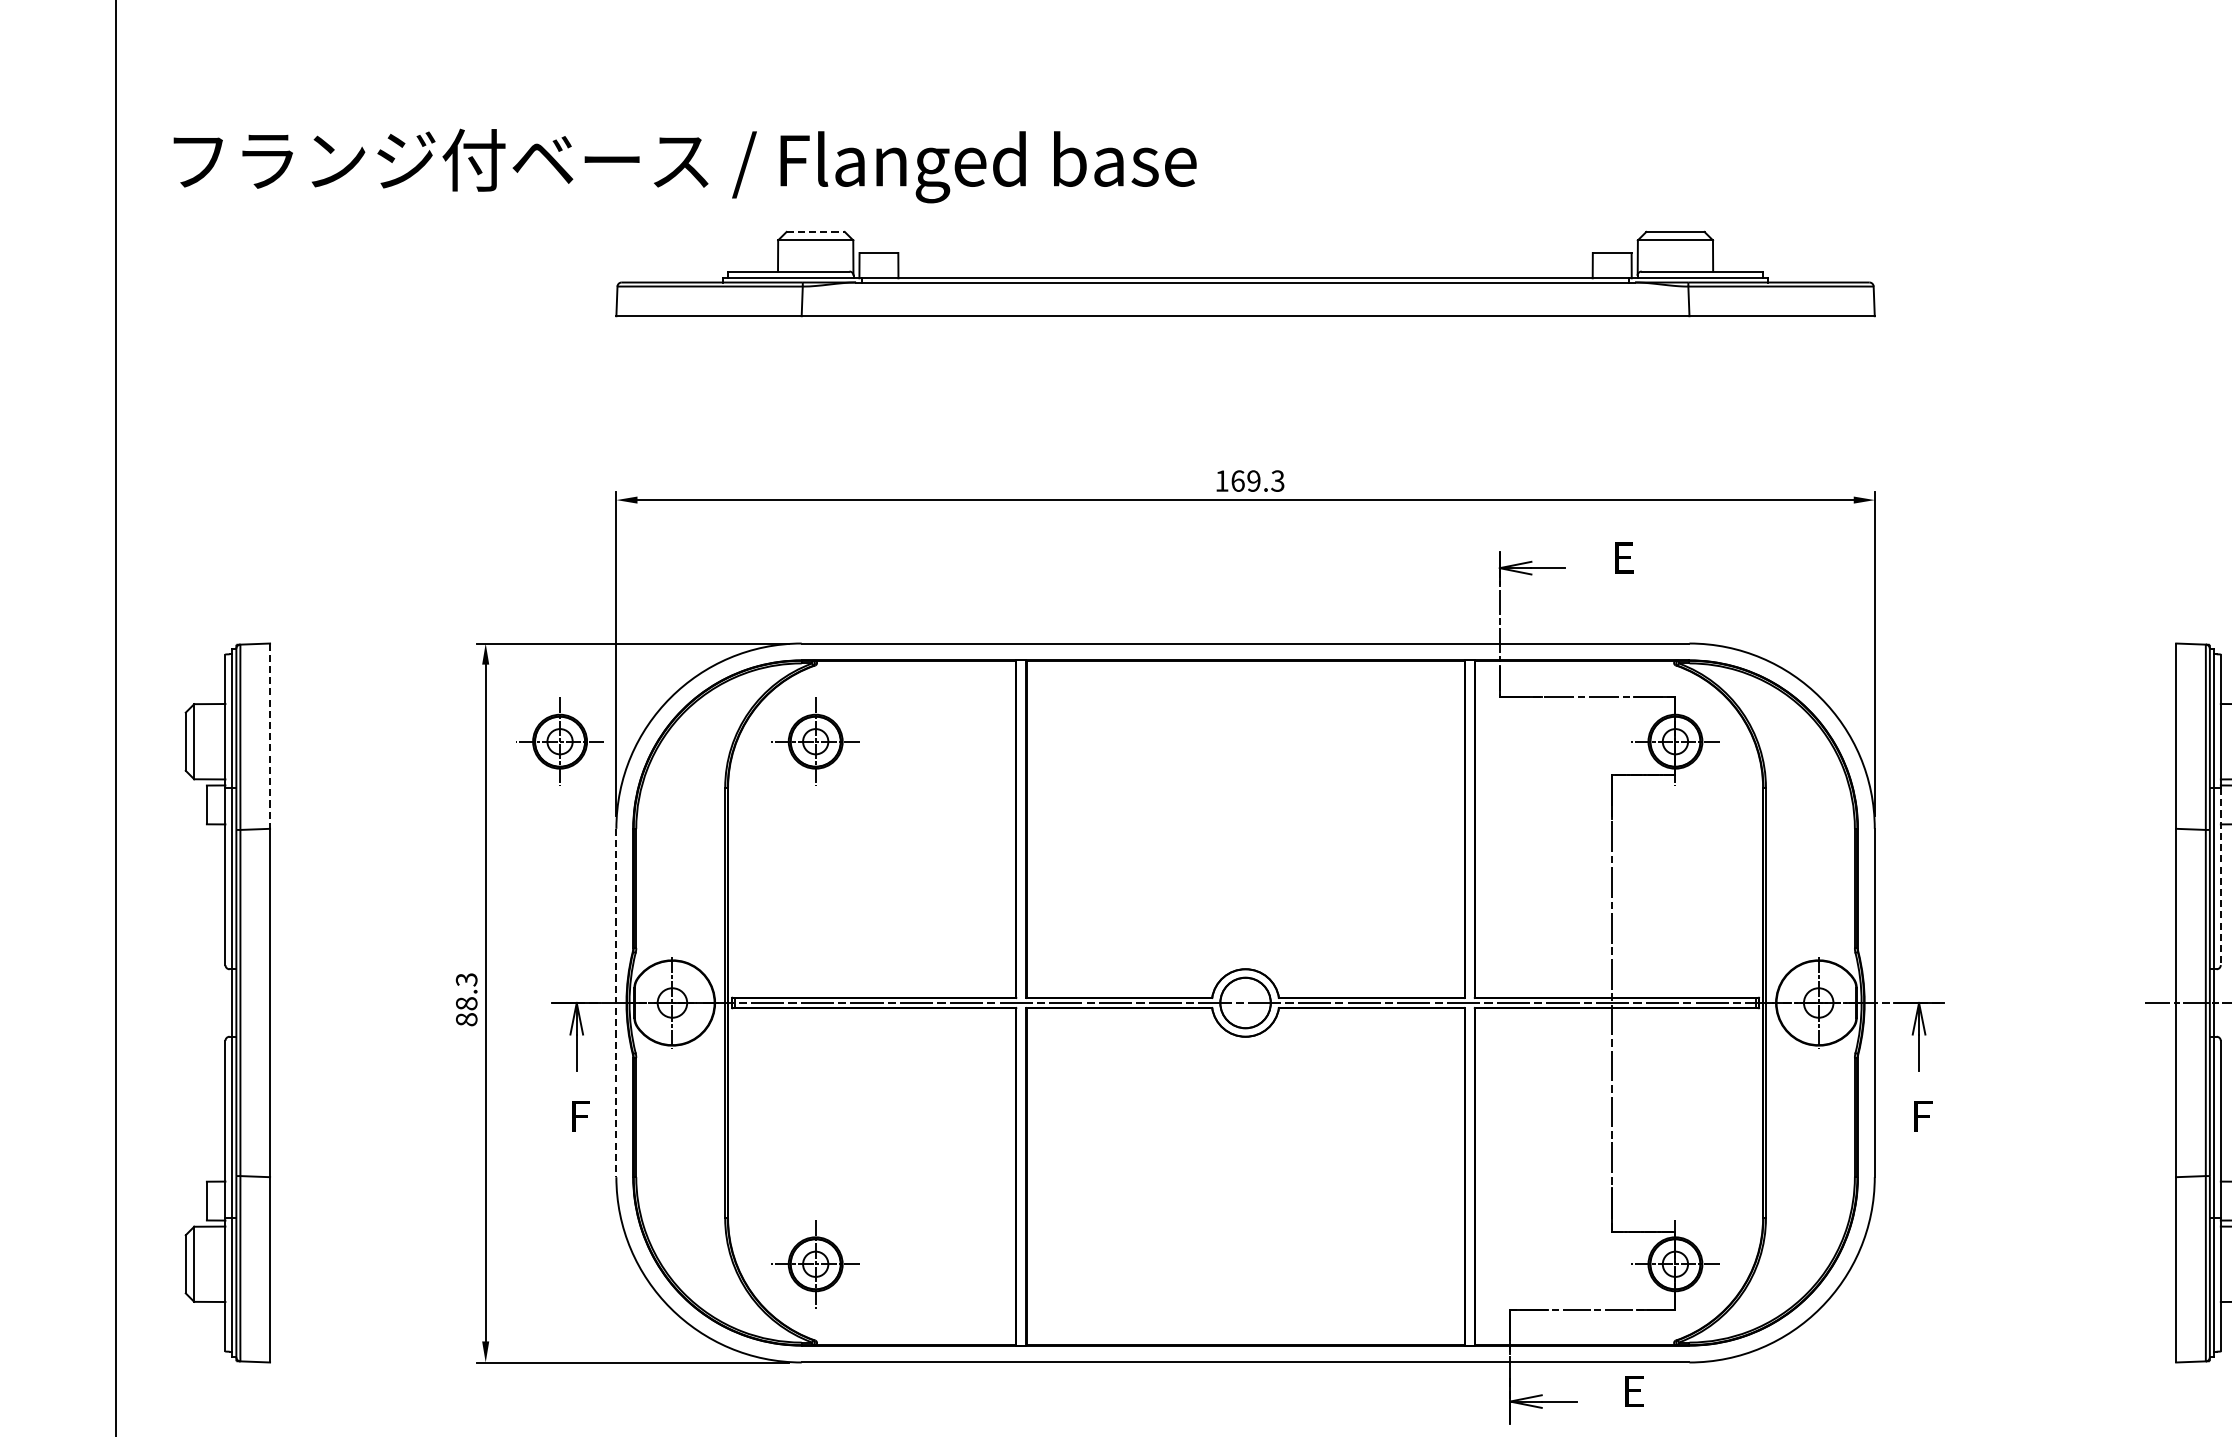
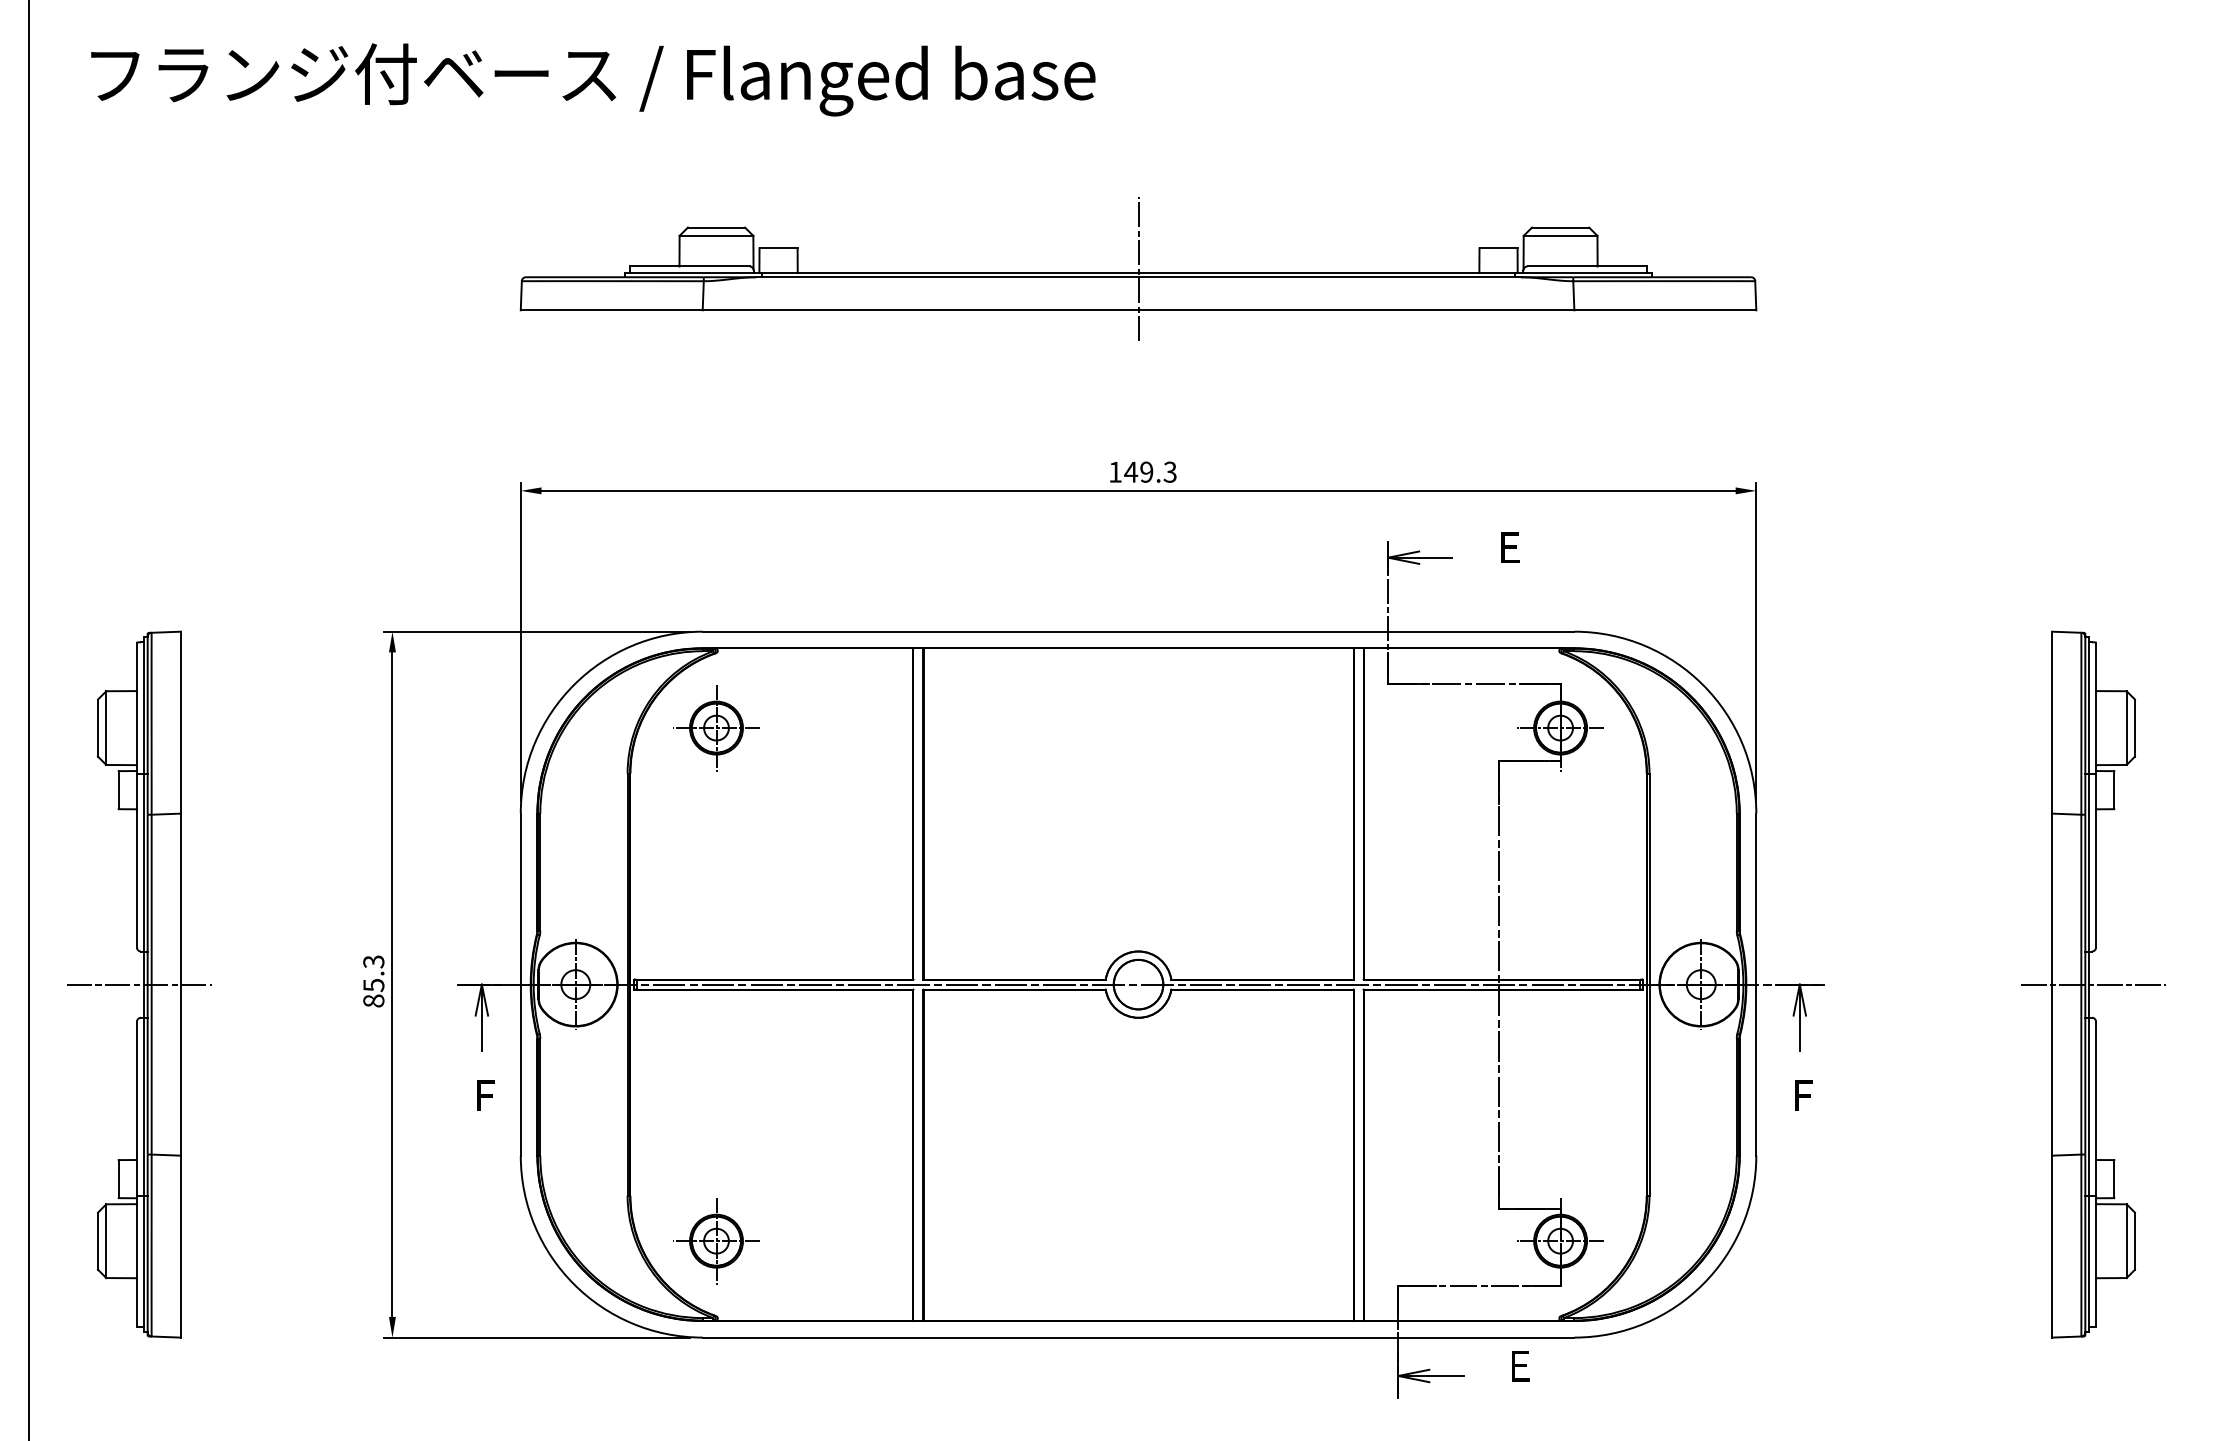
text: (685, 165) -> (593, 79), moved
line: (815, 231) -> (716, 227), dashed -> solid
line: (1245, 273) -> (1138, 268), added
text: (1238, 480) -> (1131, 471), 169.3 -> 149.3
line: (269, 736) -> (180, 722), dashed -> solid
part: (560, 742) -> (465, 728), removed
line: (2221, 876) -> (2096, 860), dashed -> solid
line: (227, 1002) -> (138, 984), added
text: (466, 1003) -> (373, 985), 88.3 -> 85.3
line: (616, 1003) -> (520, 985), dashed -> solid

